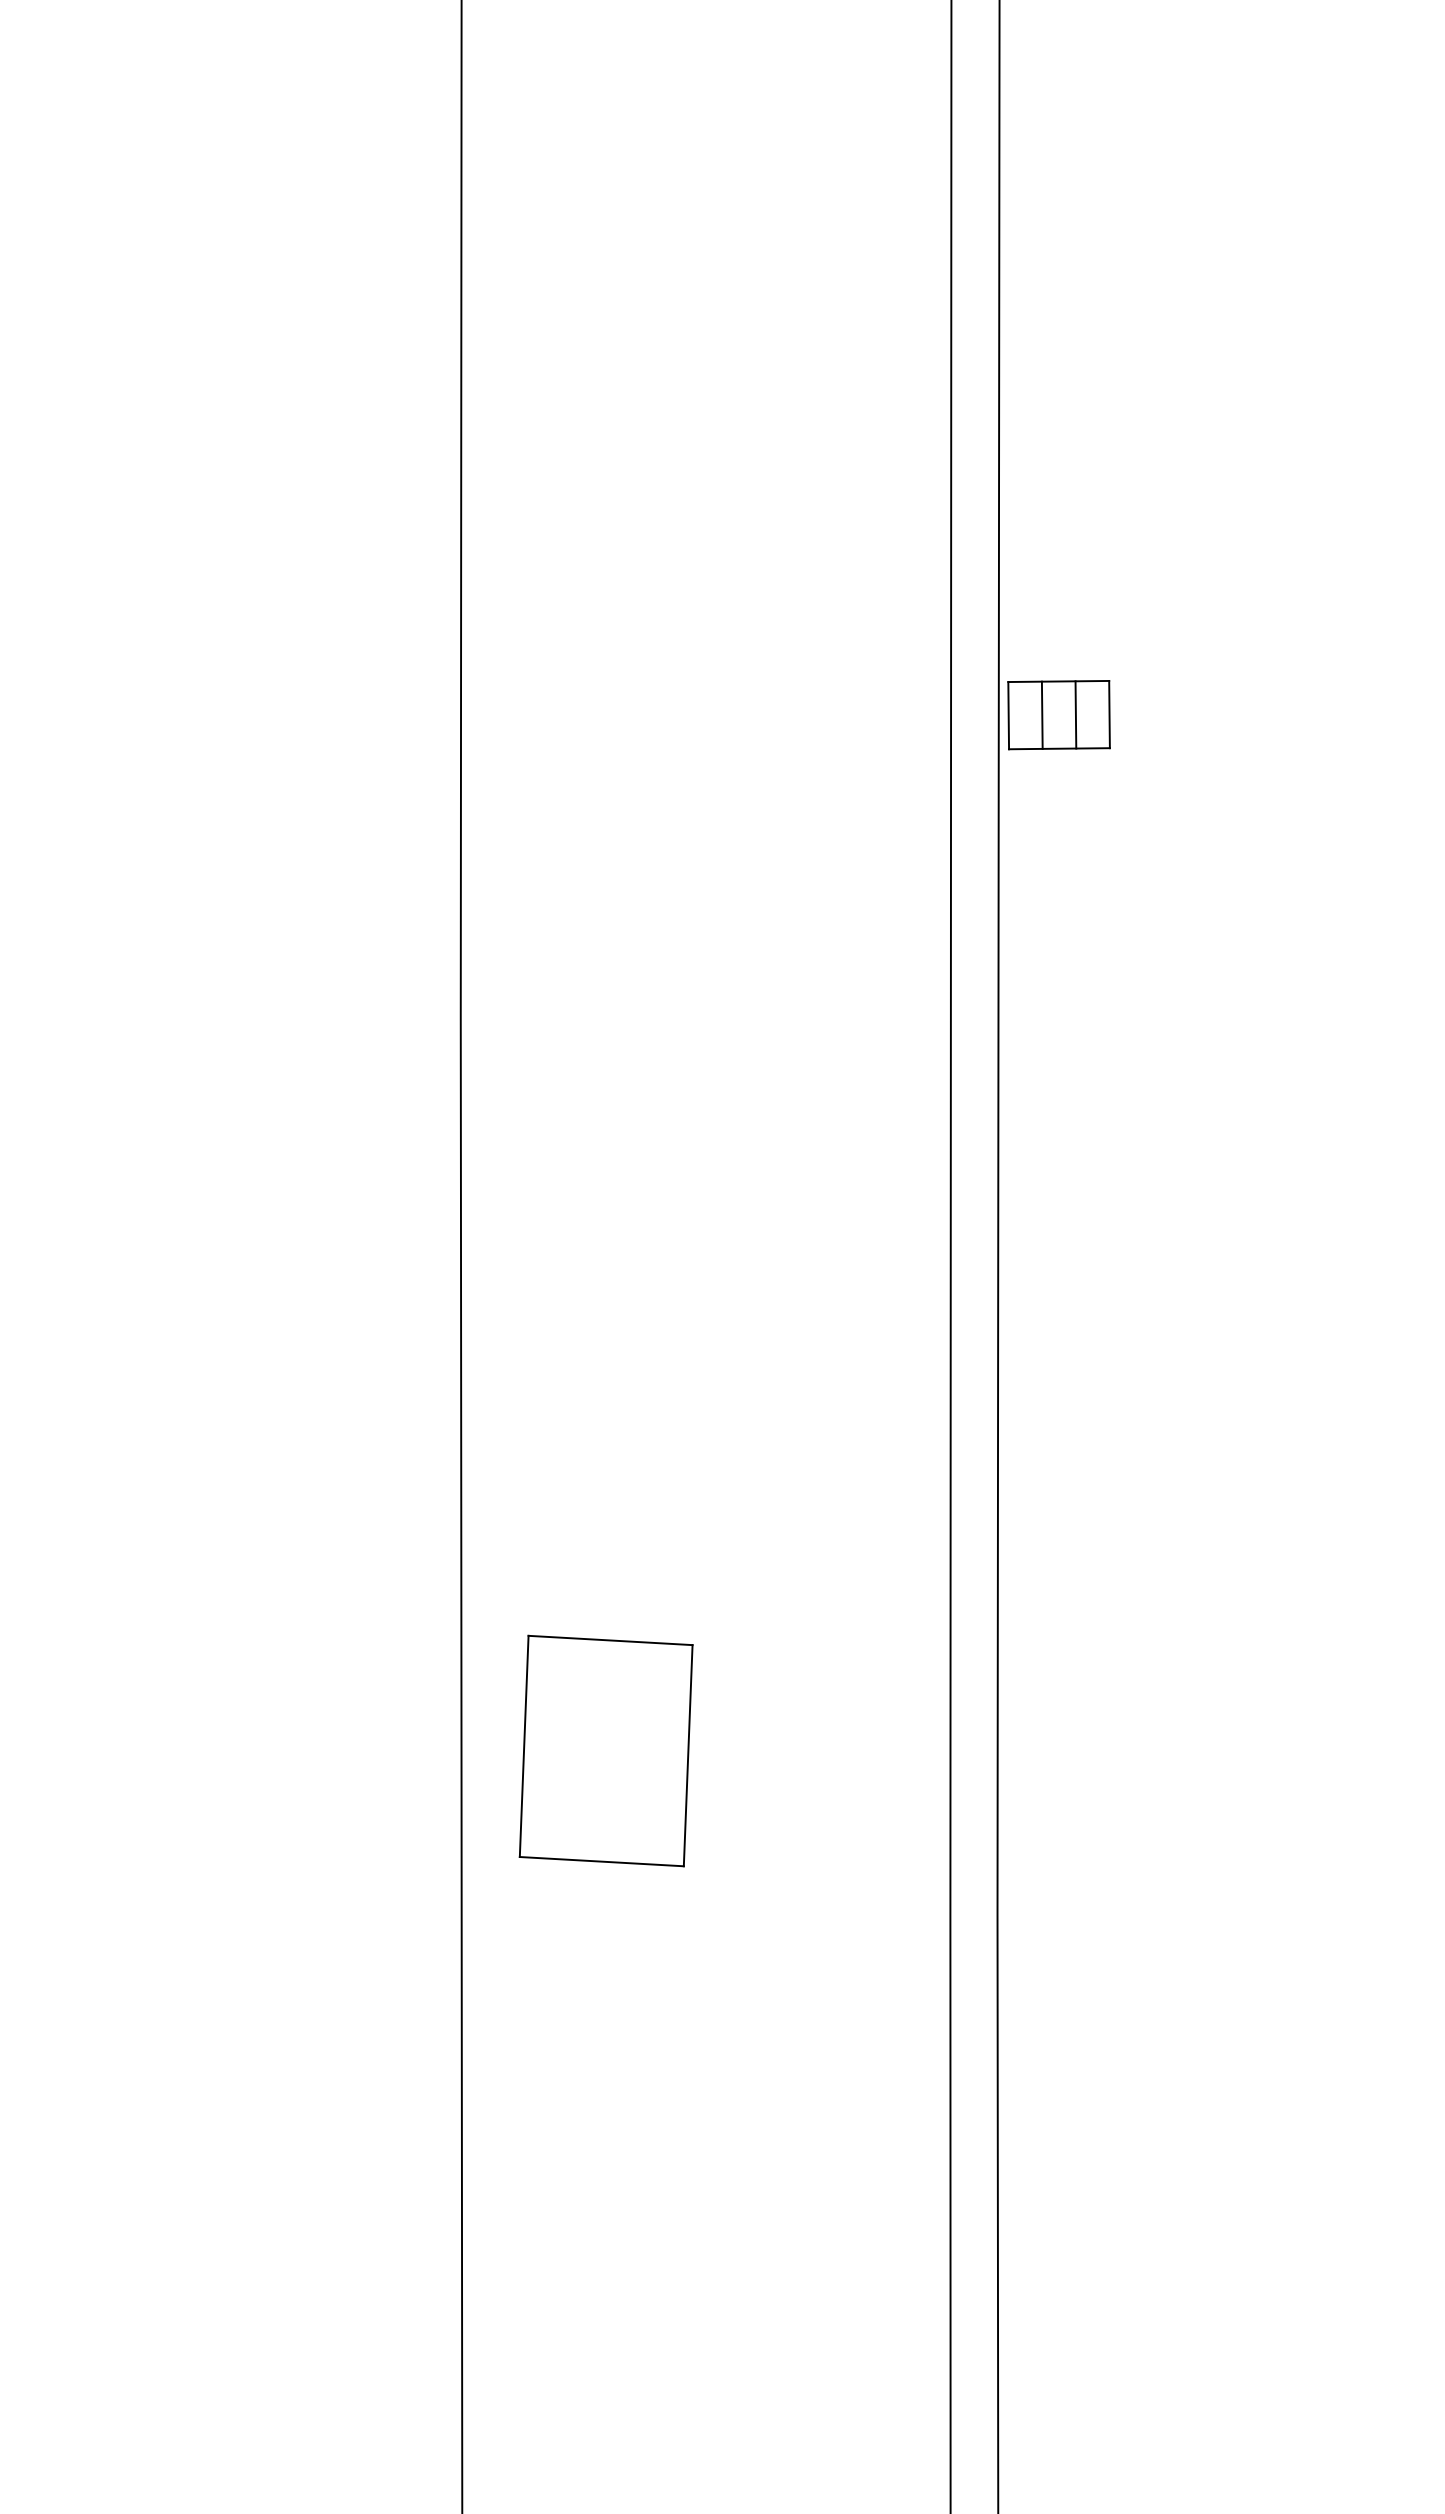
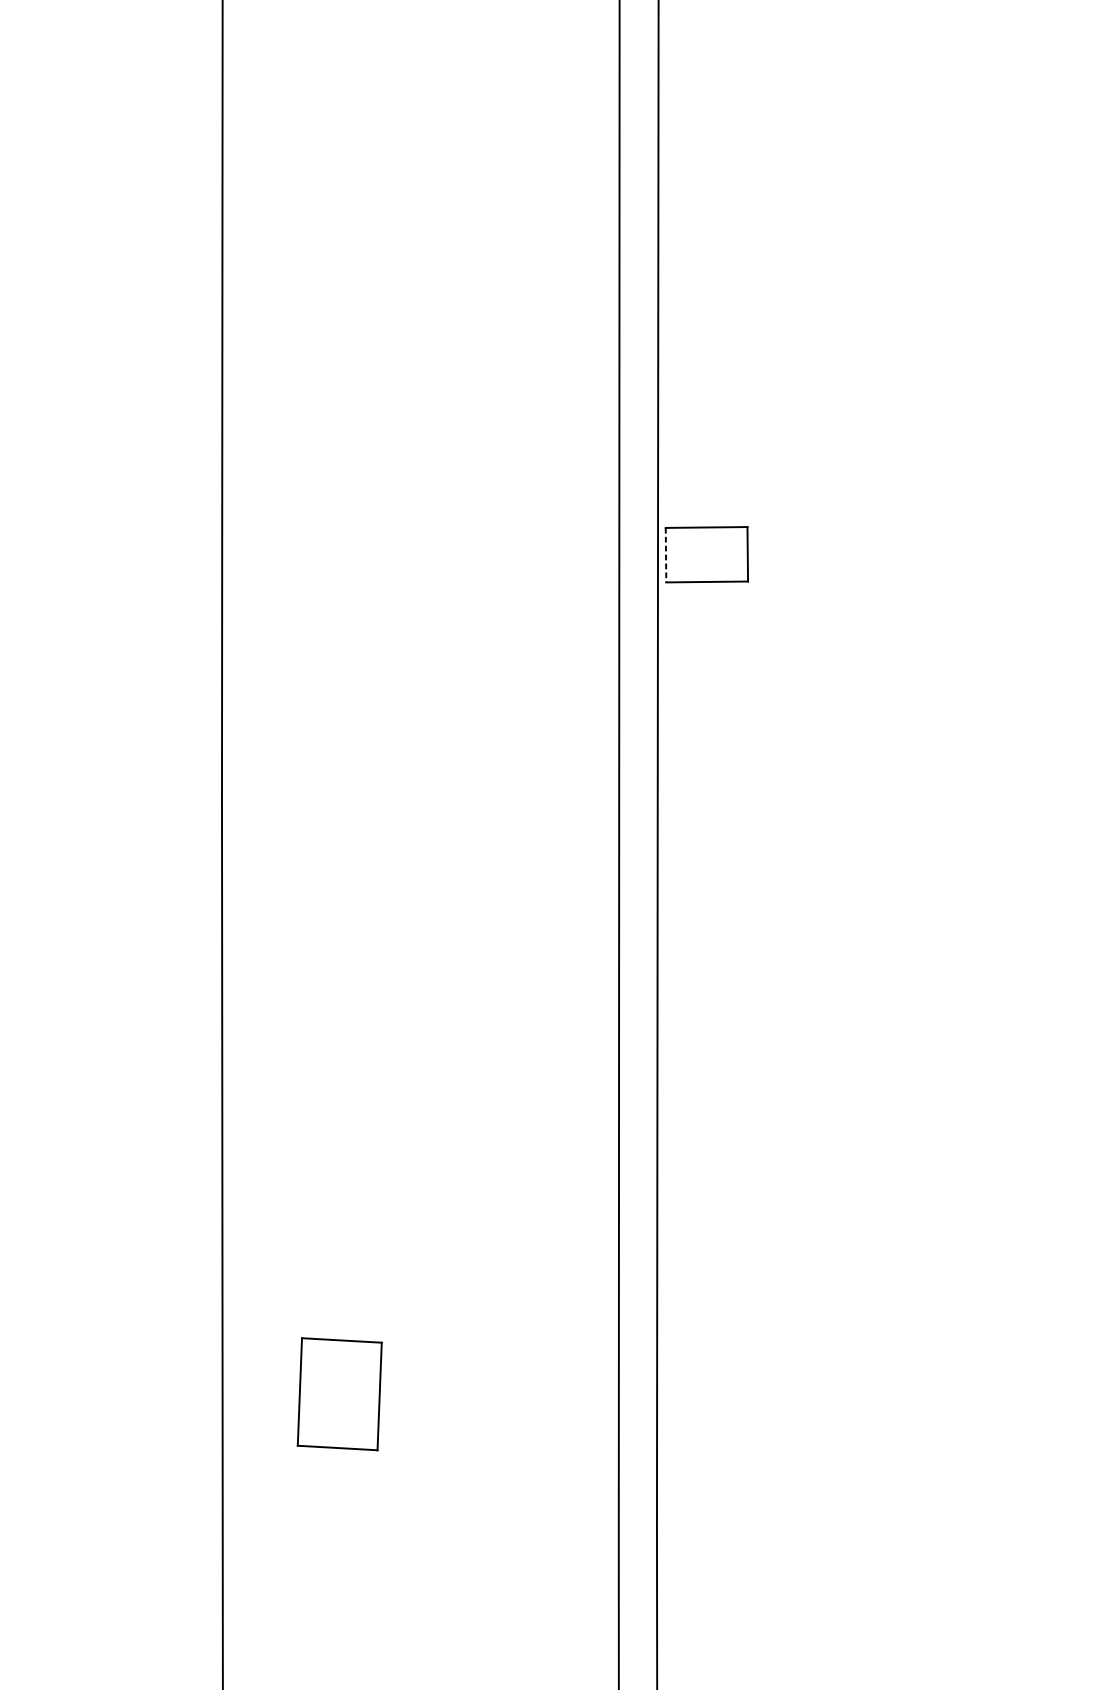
line: (1041, 714) -> (692, 554), removed
line: (1075, 714) -> (720, 554), removed
line: (1008, 715) -> (665, 555), solid -> dashed
part: (605, 1750) -> (339, 1393), size x0.6

